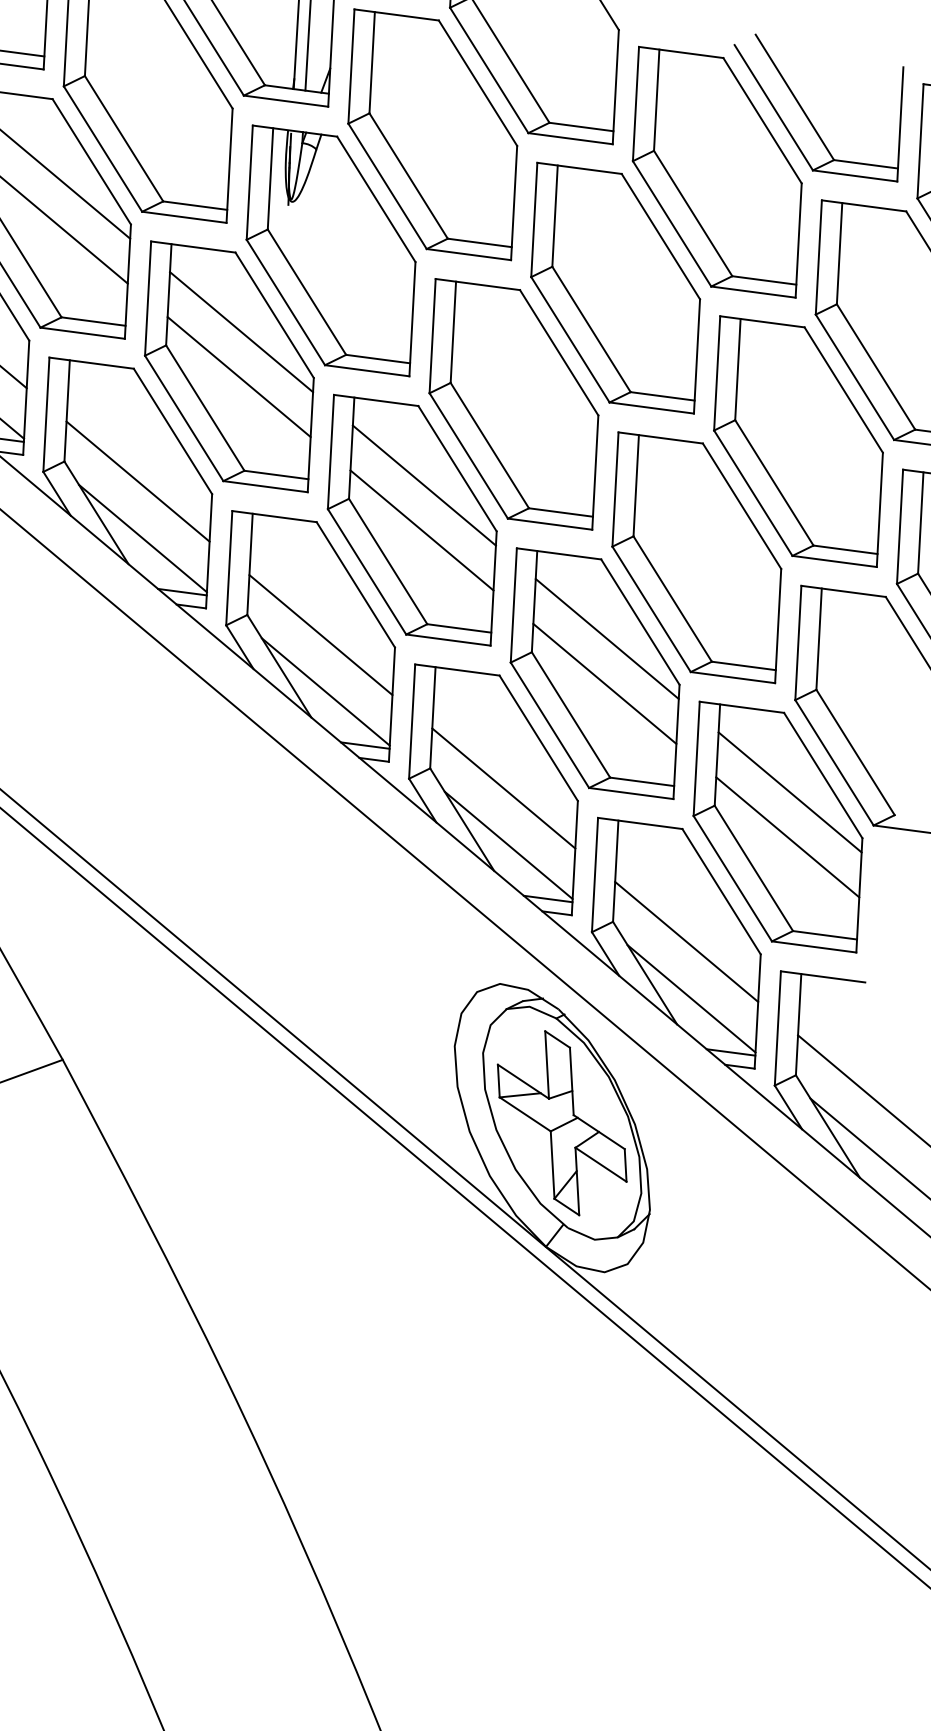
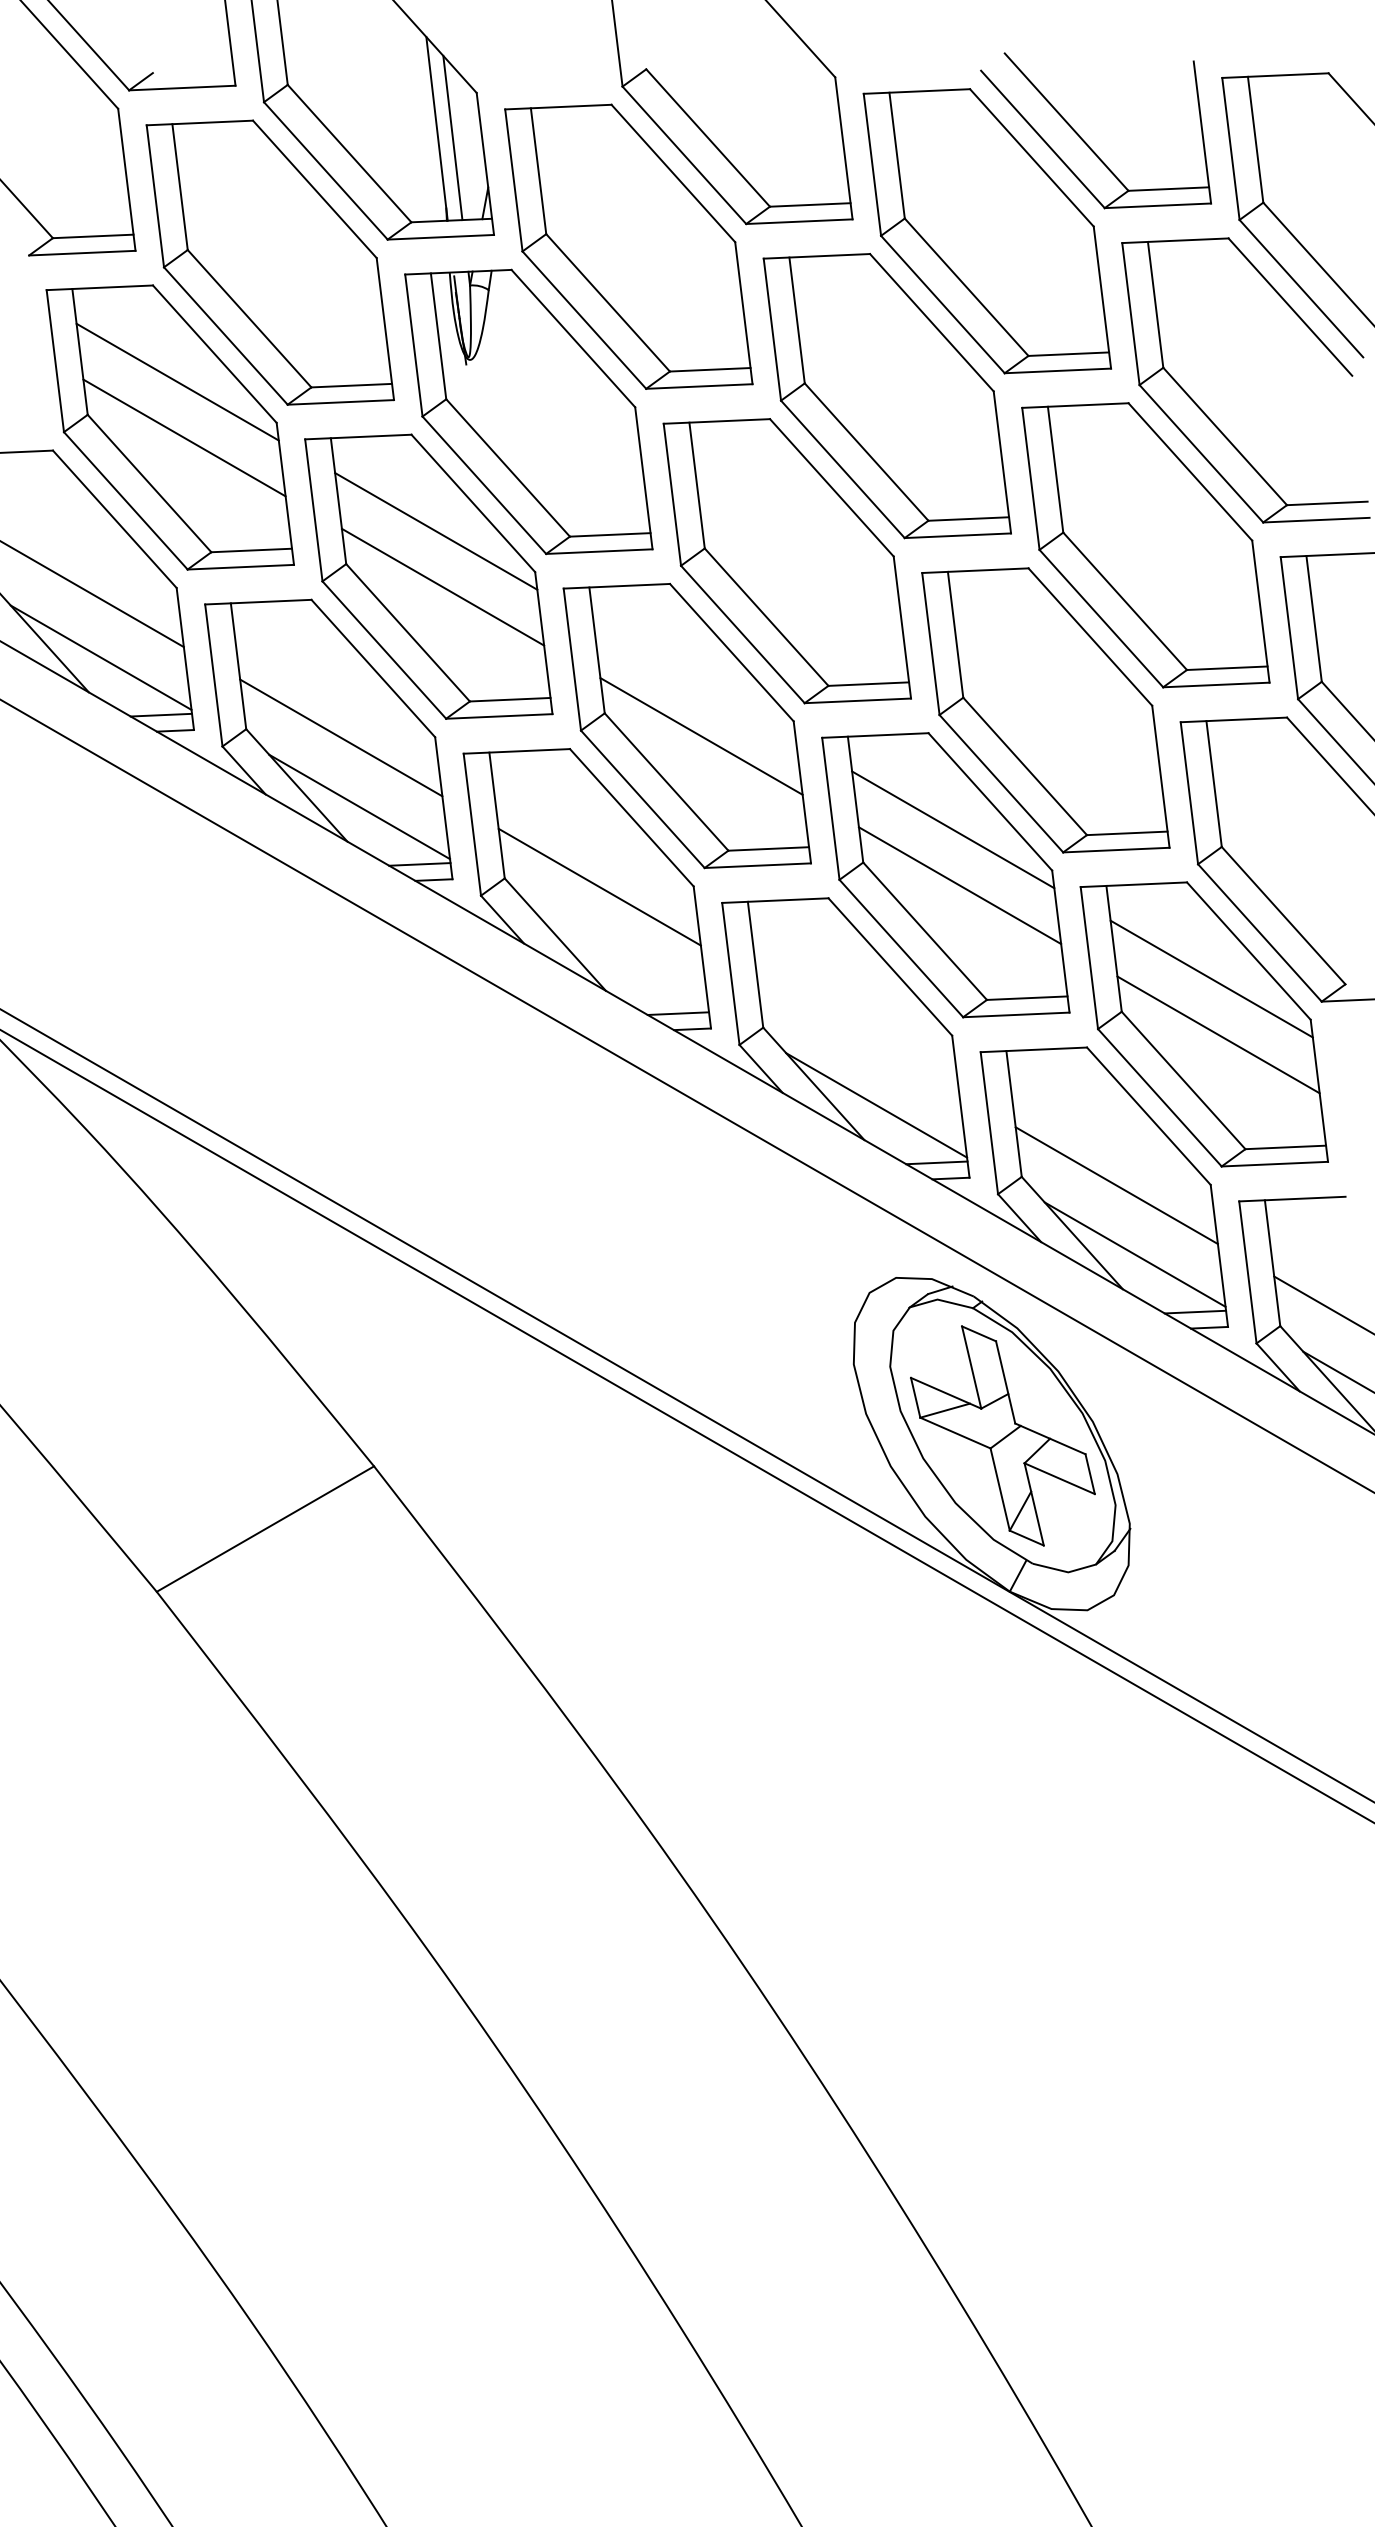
line: (424, 485) -> (694, 680), removed
line: (325, 692) -> (617, 956), removed
line: (503, 788) -> (858, 1036), removed

